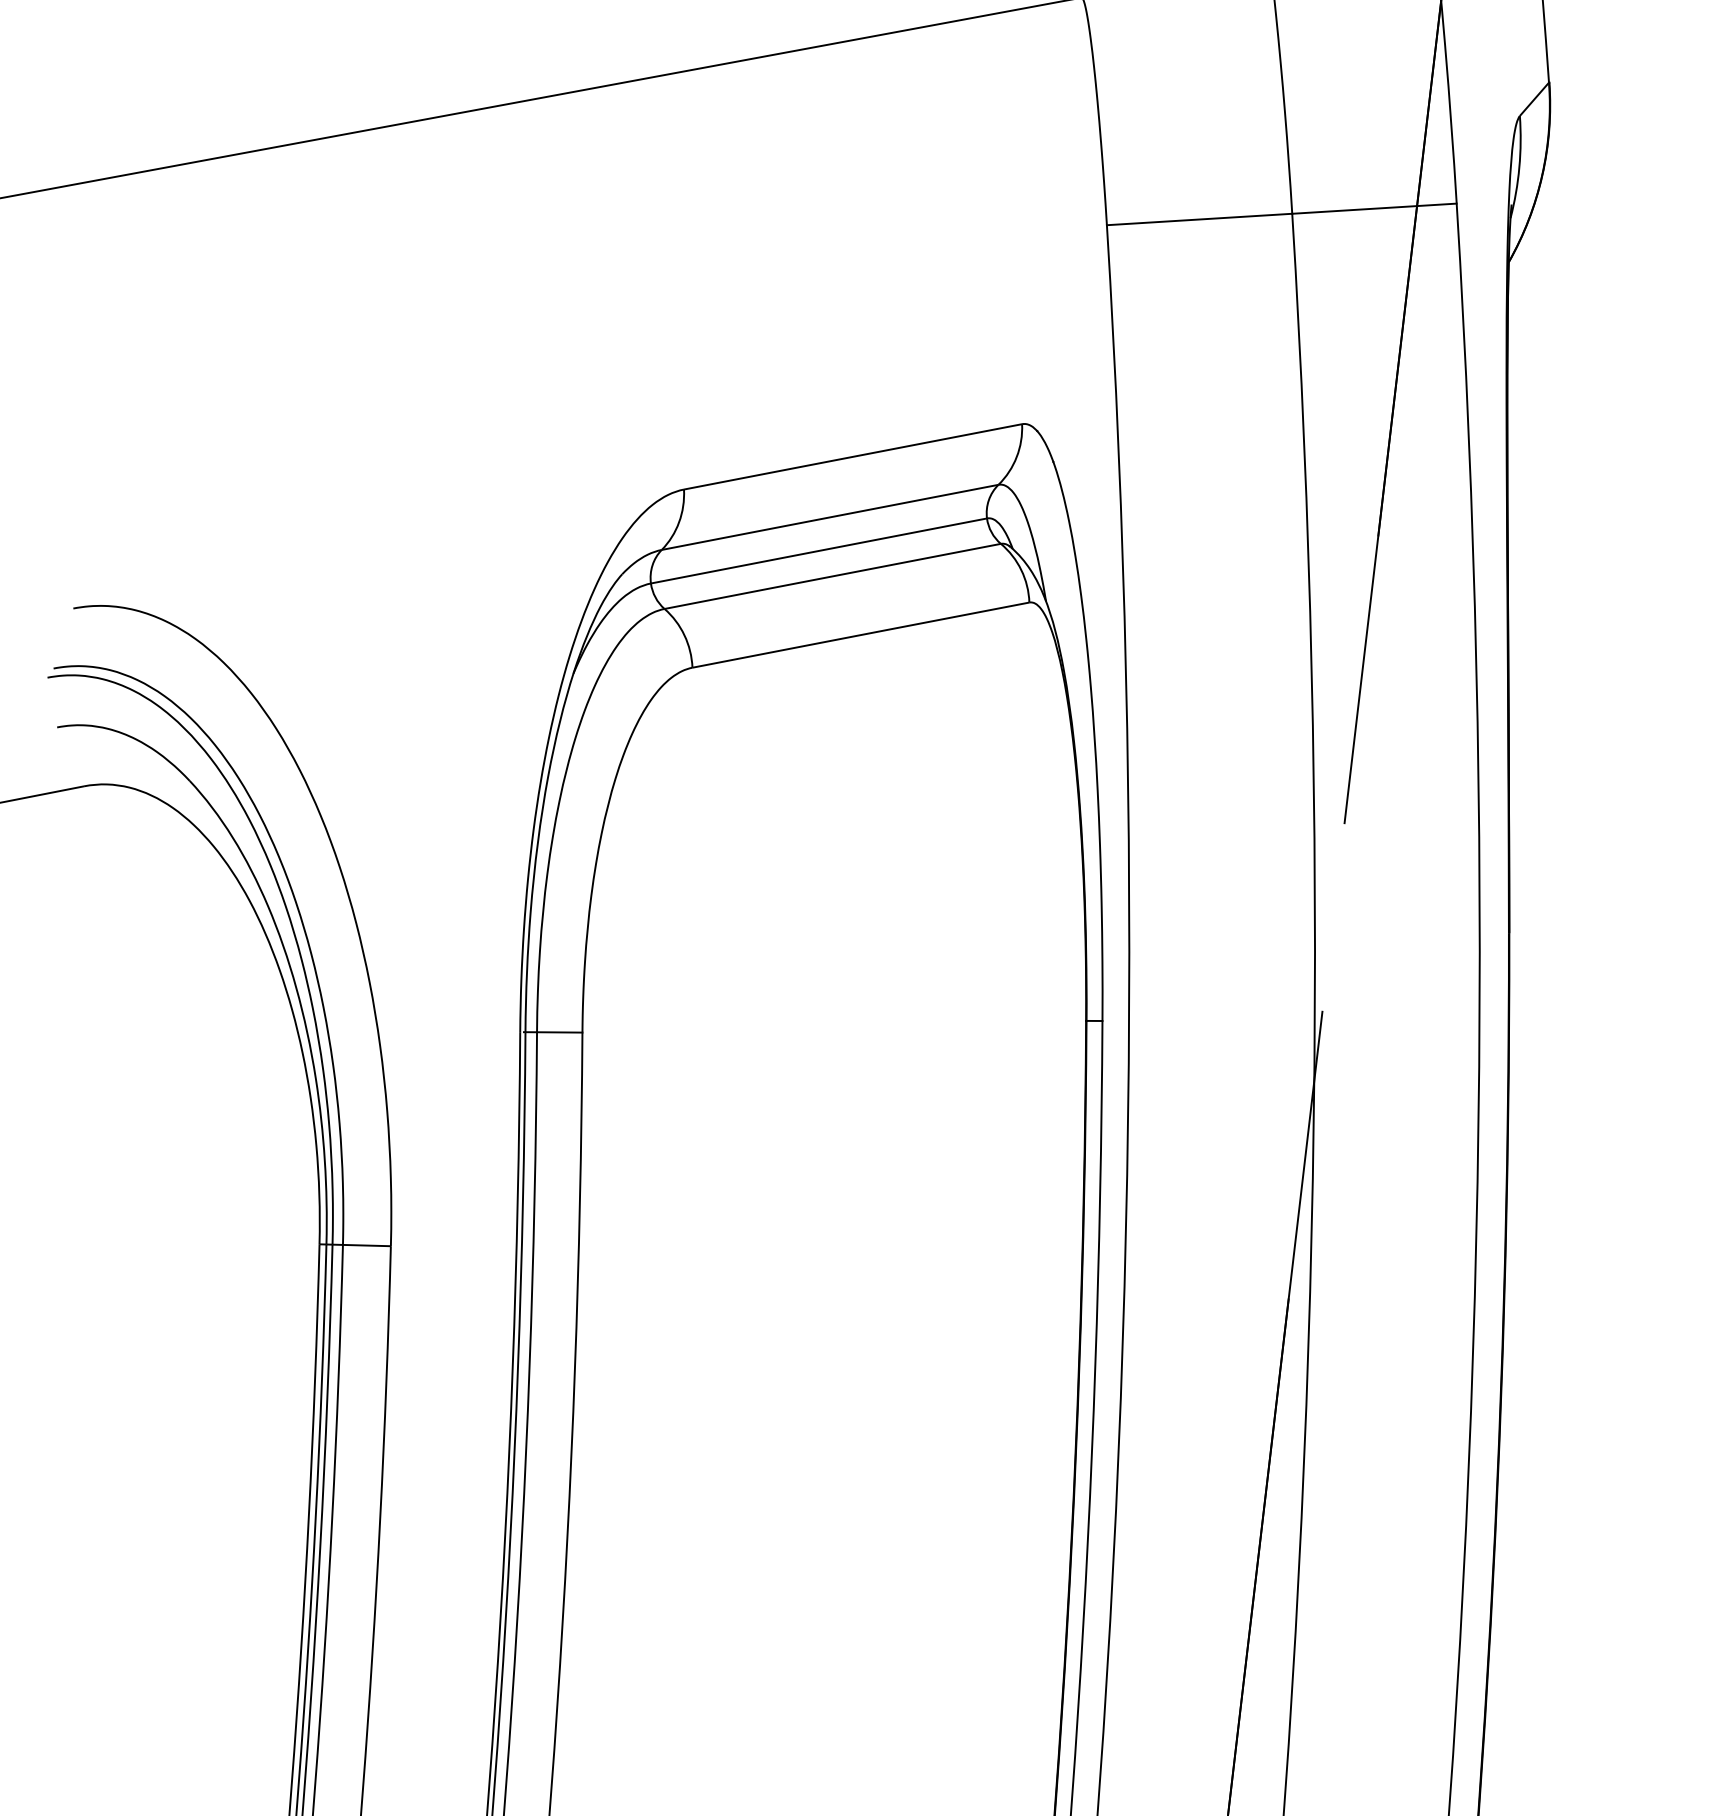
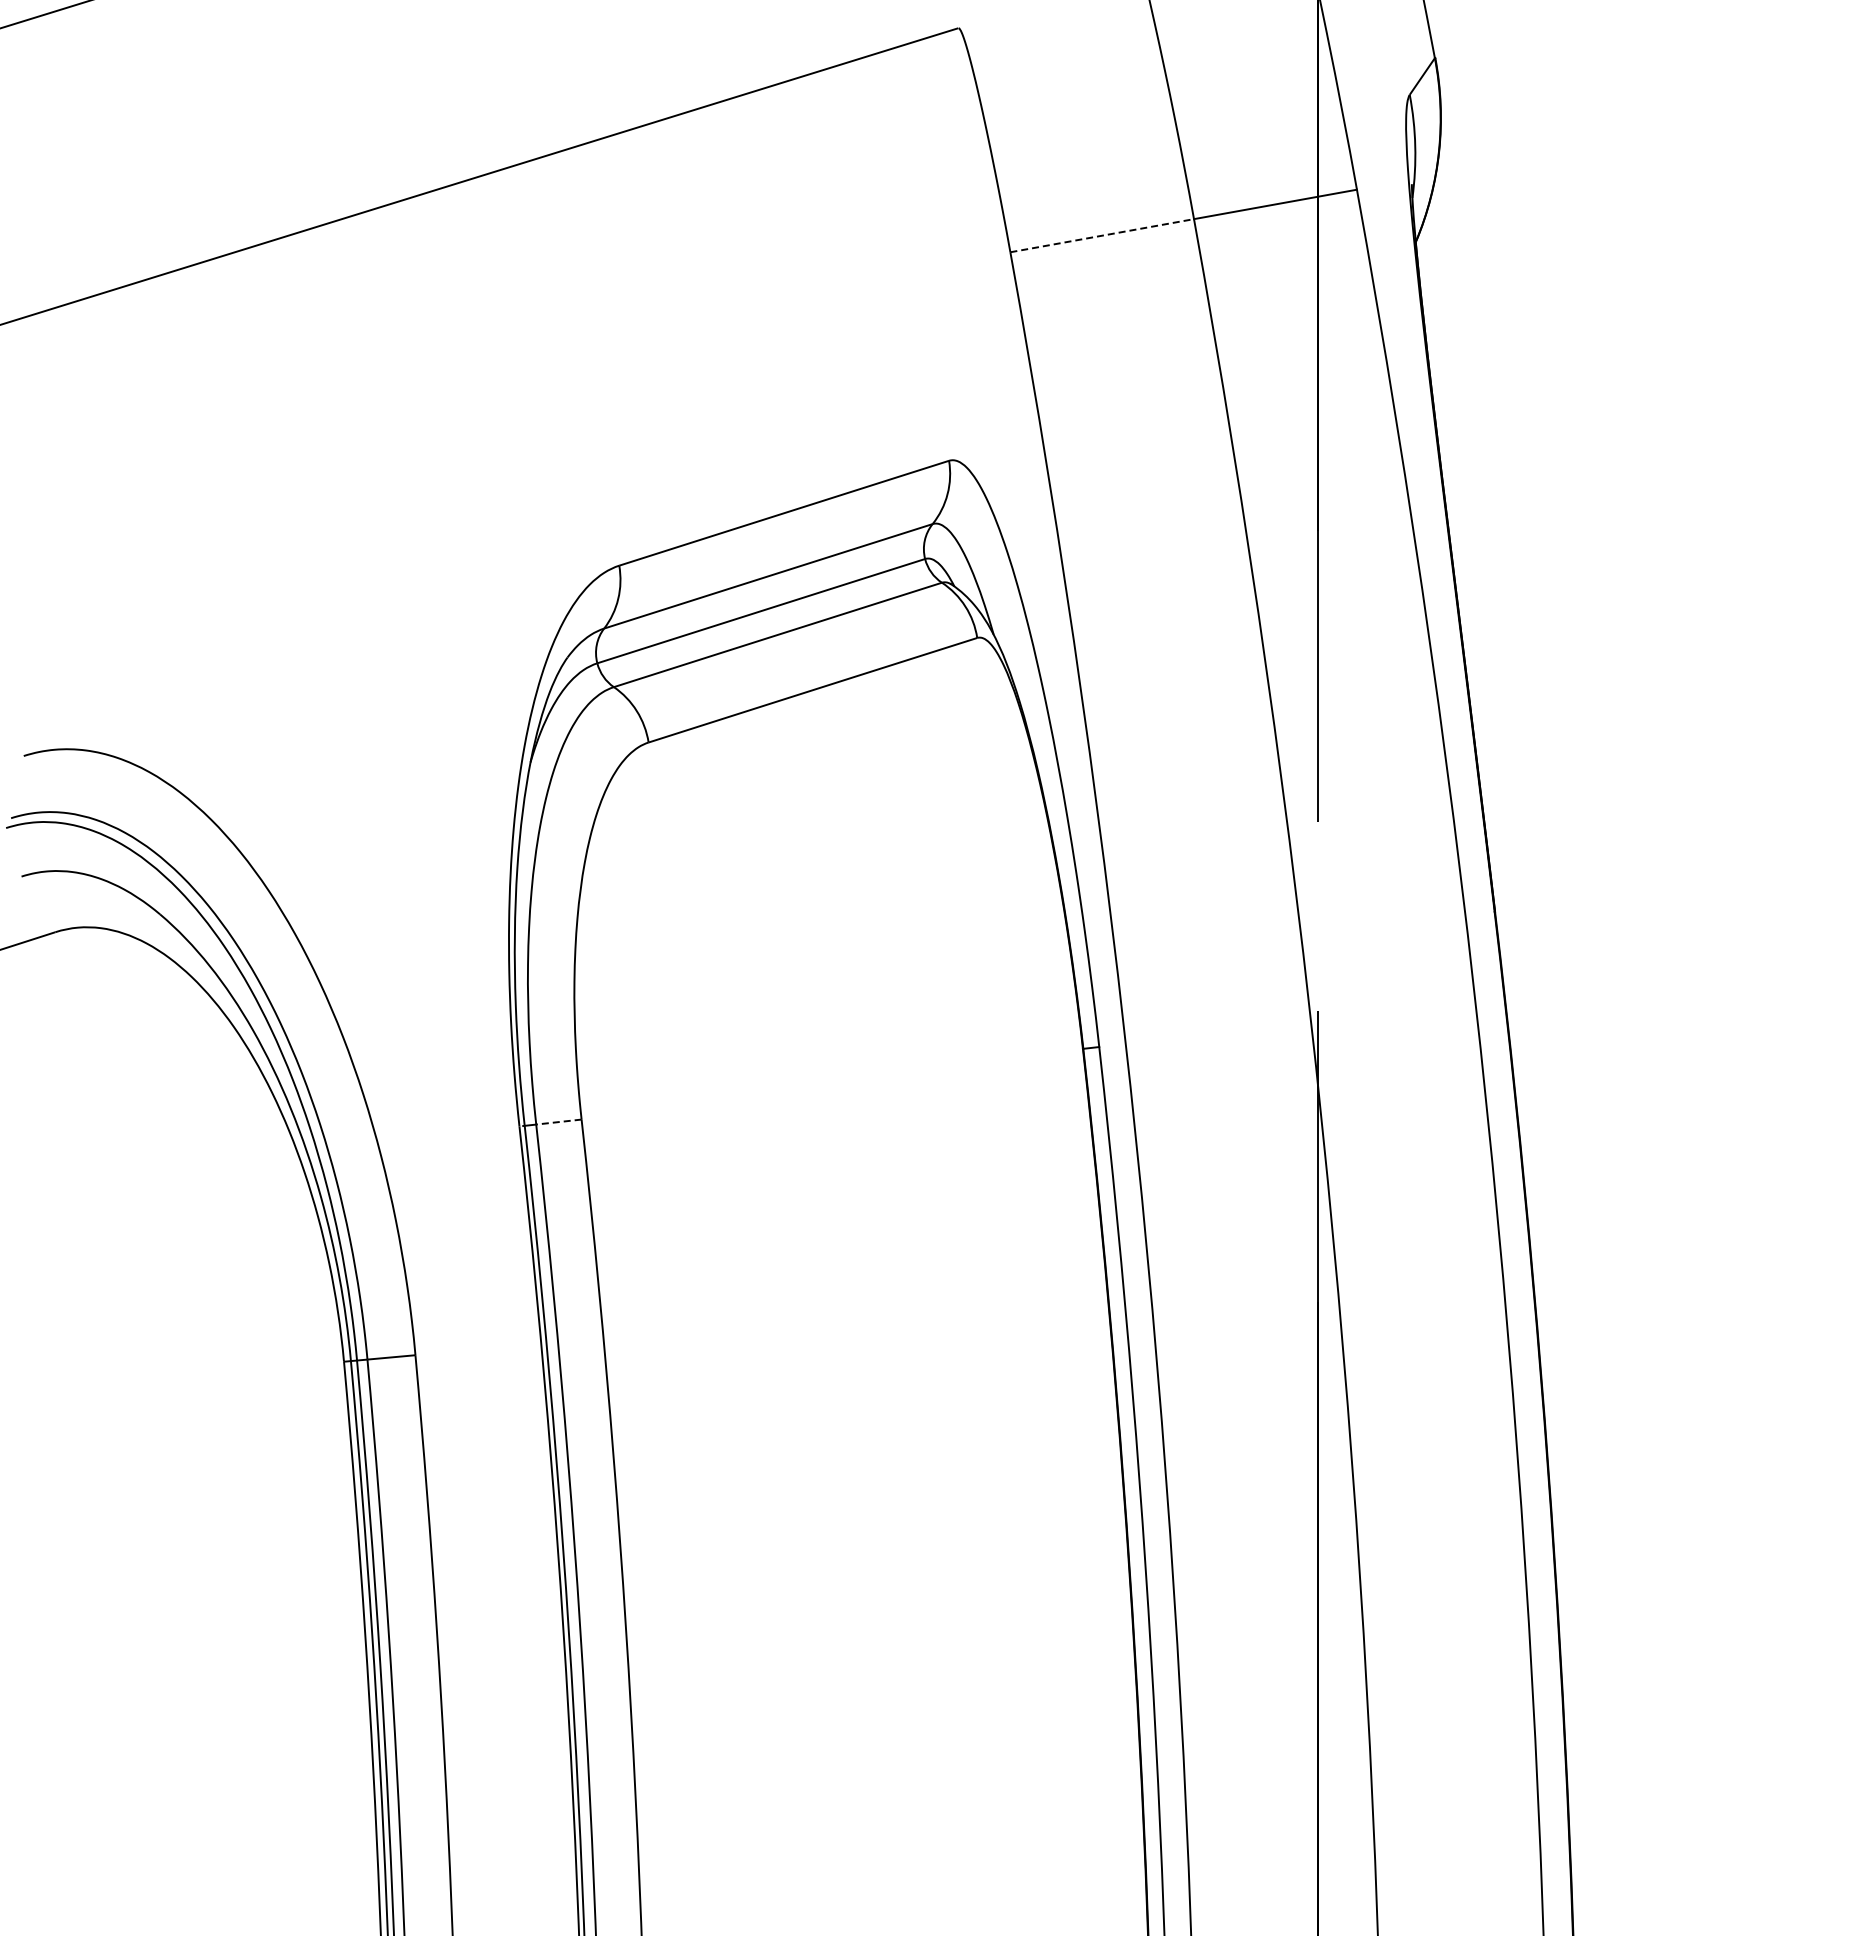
line: (1199, 219) -> (1102, 235), solid -> dashed
line: (559, 1032) -> (558, 1122), solid -> dashed

